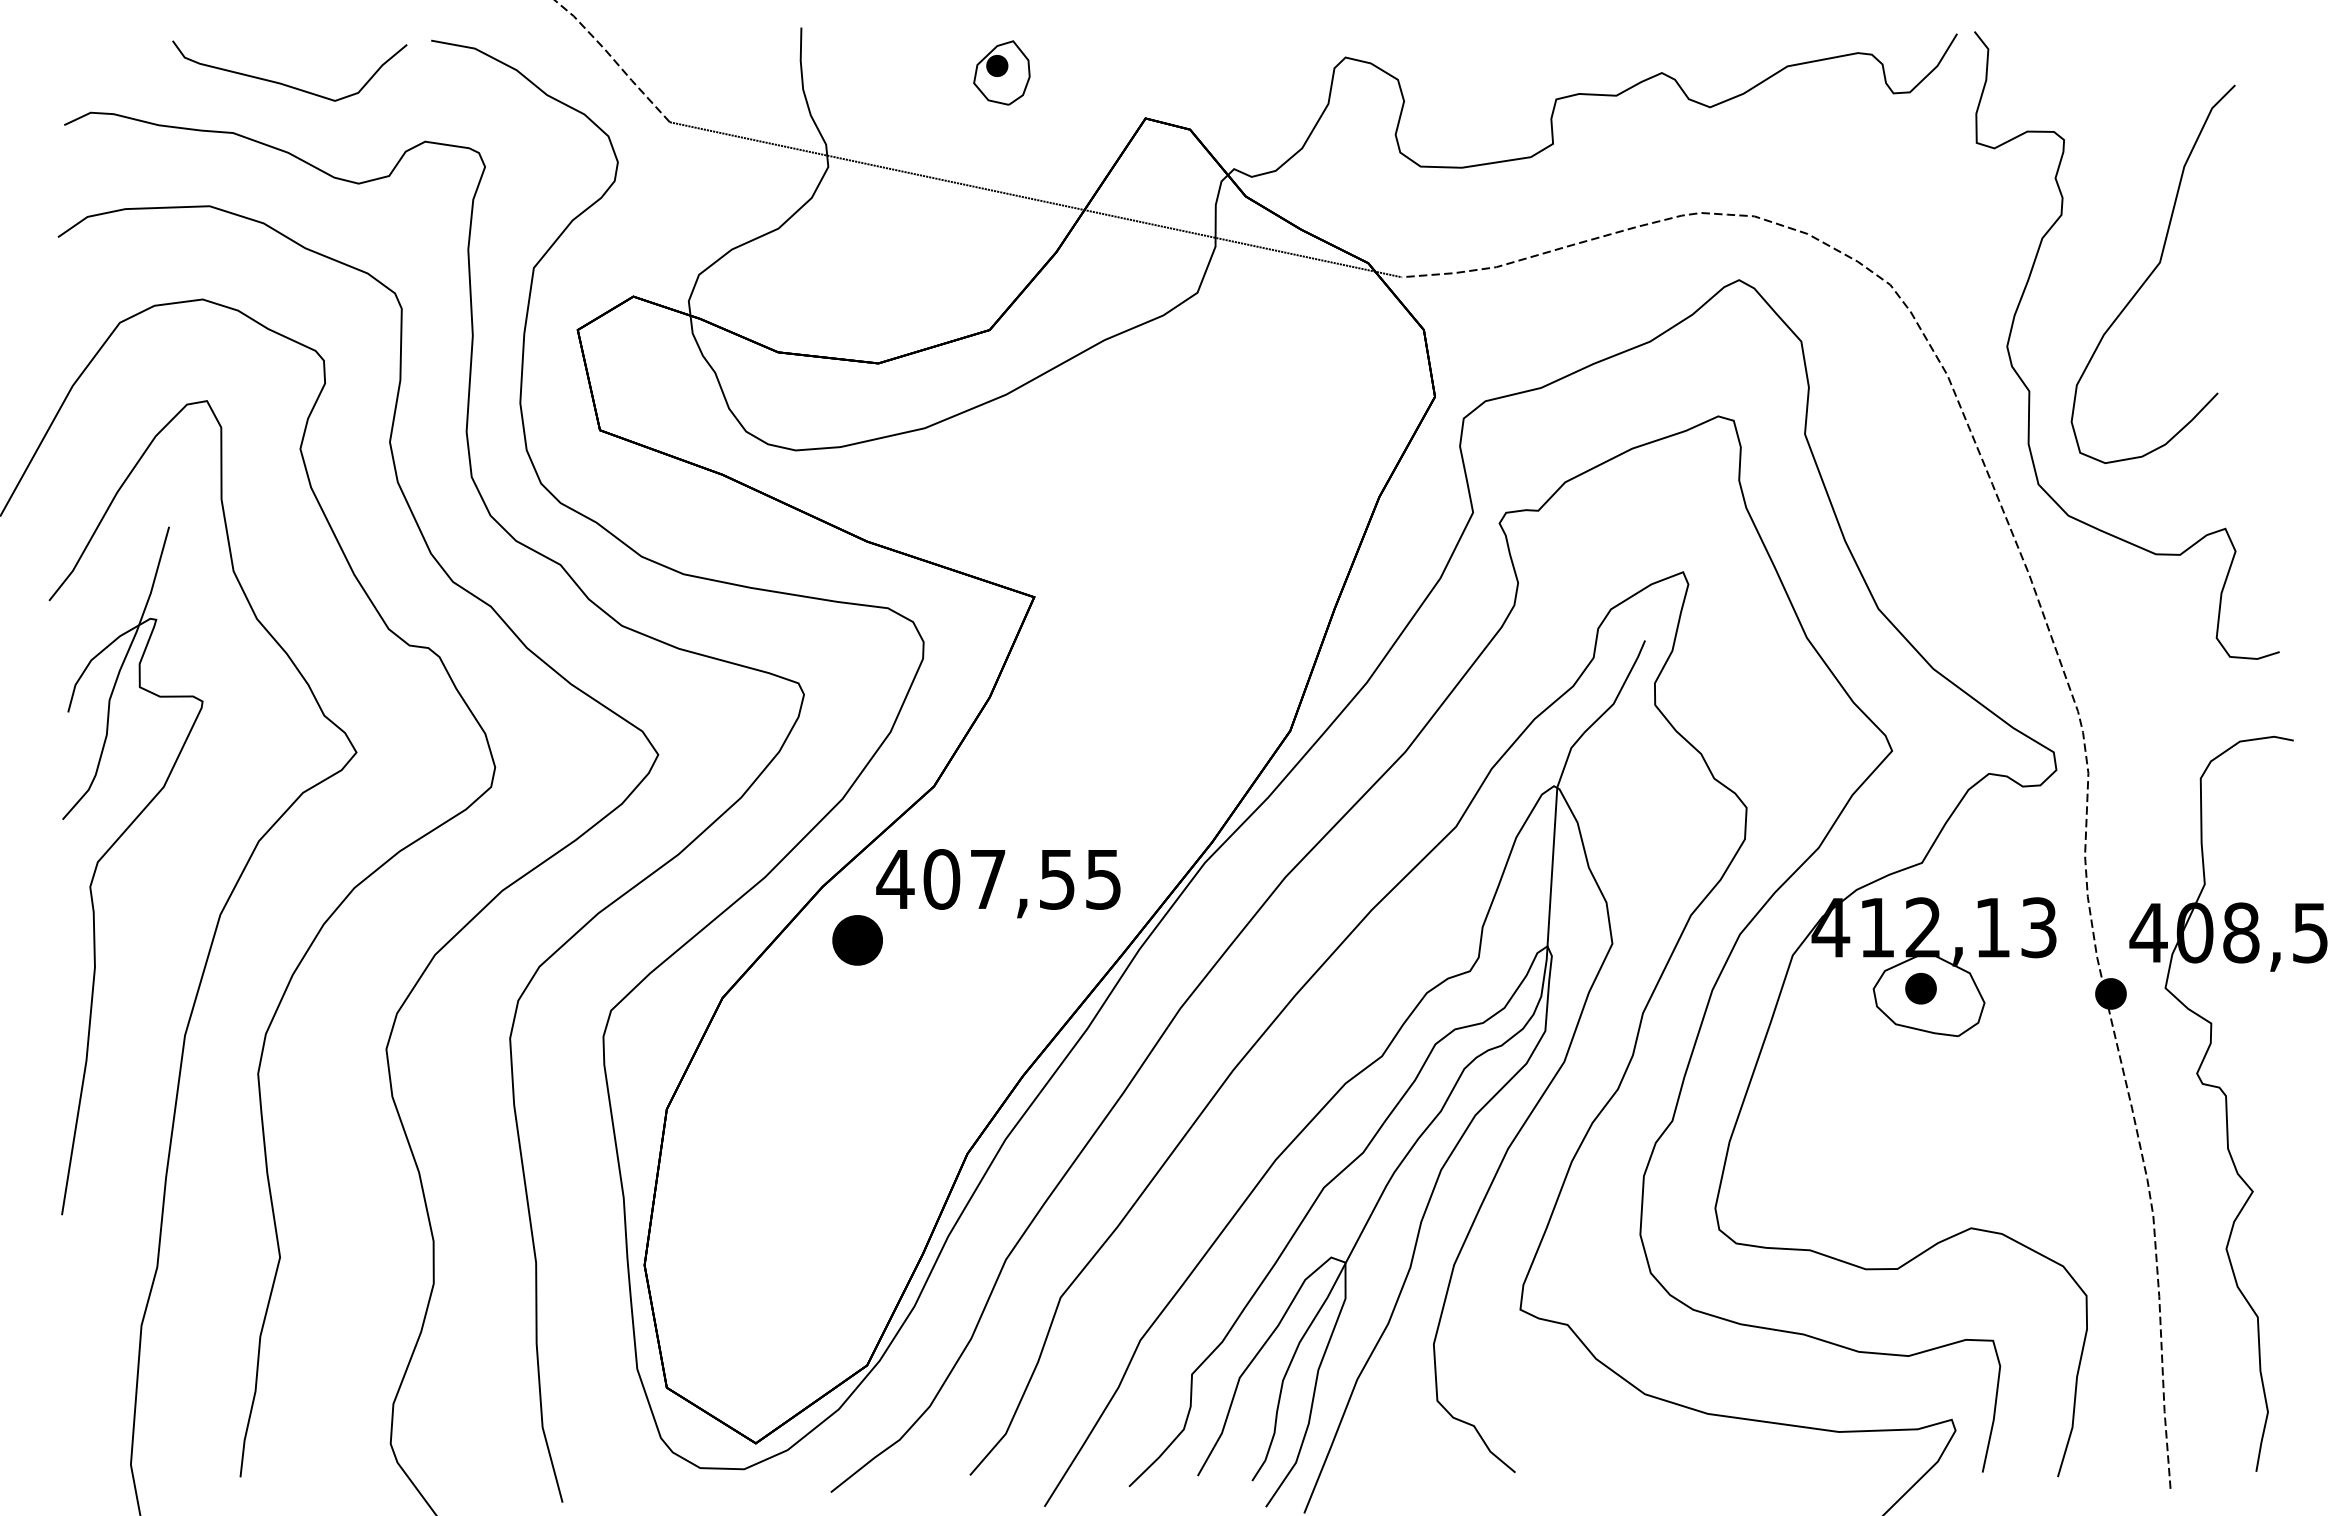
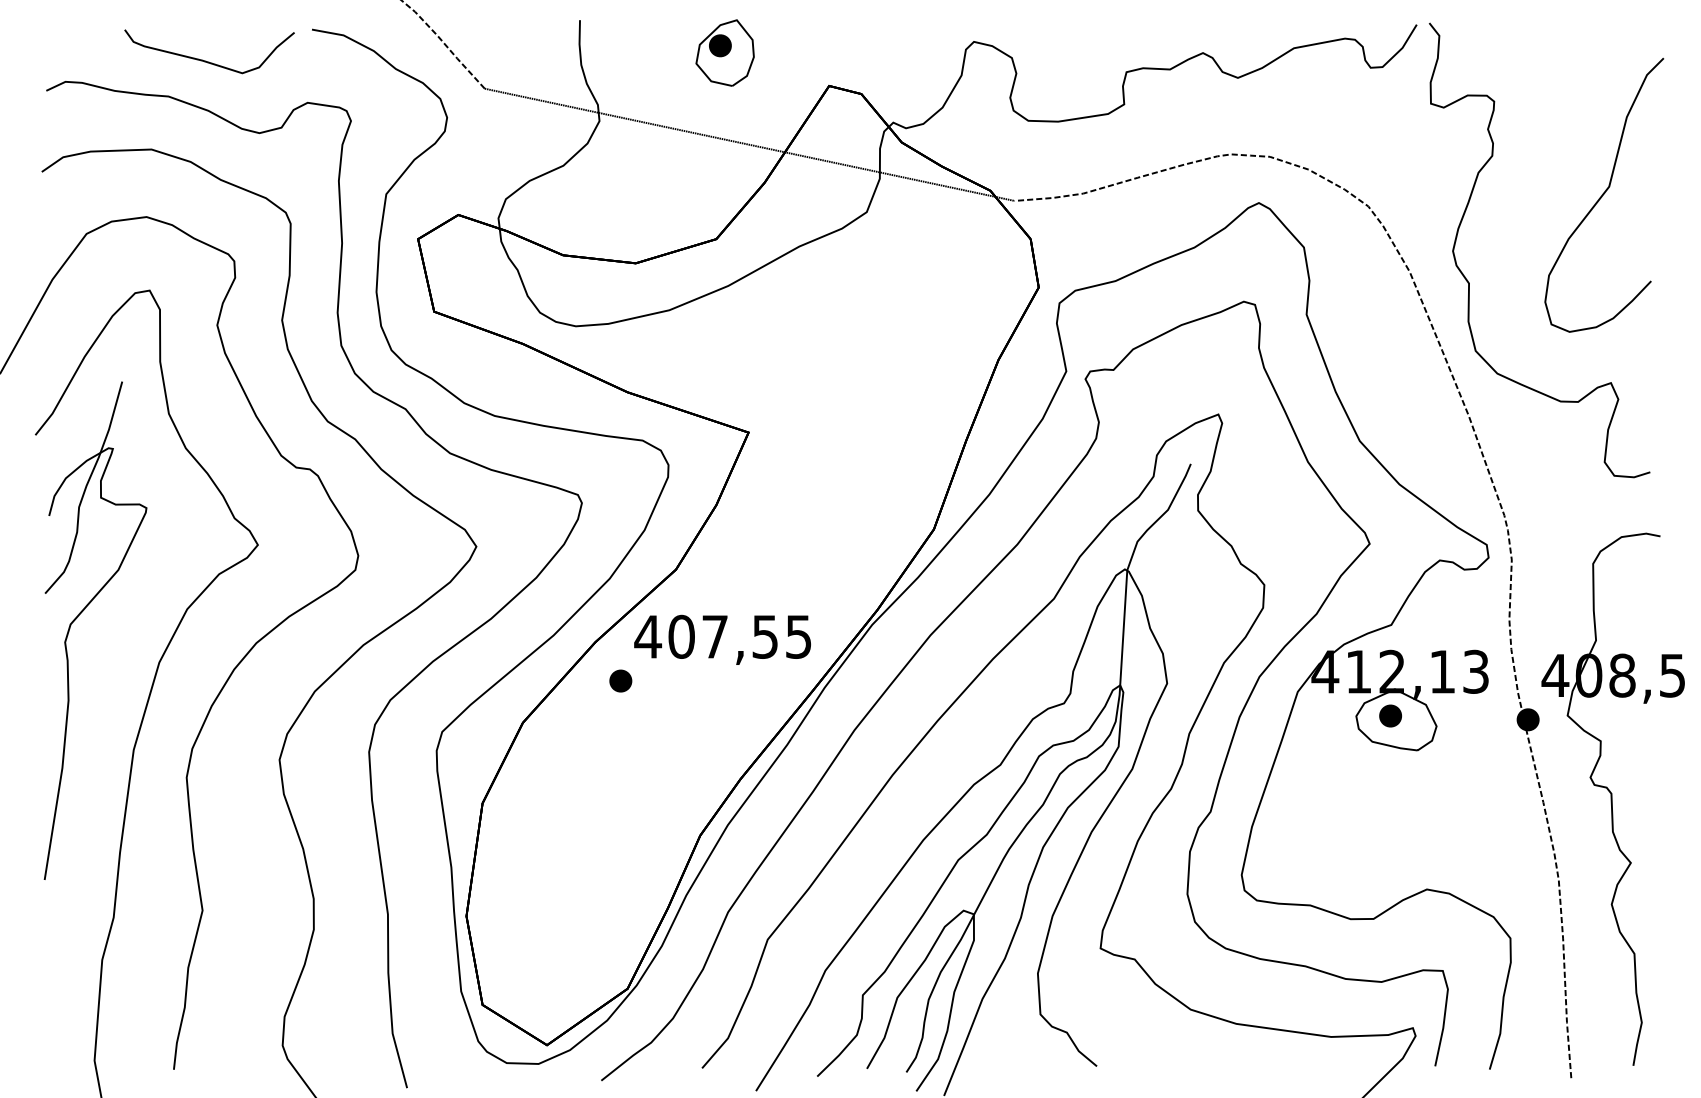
part: (1001, 72) -> (724, 52), size x1.43
part: (2152, 274) -> (1603, 195), moved
part: (857, 940) -> (620, 681), size x0.62

